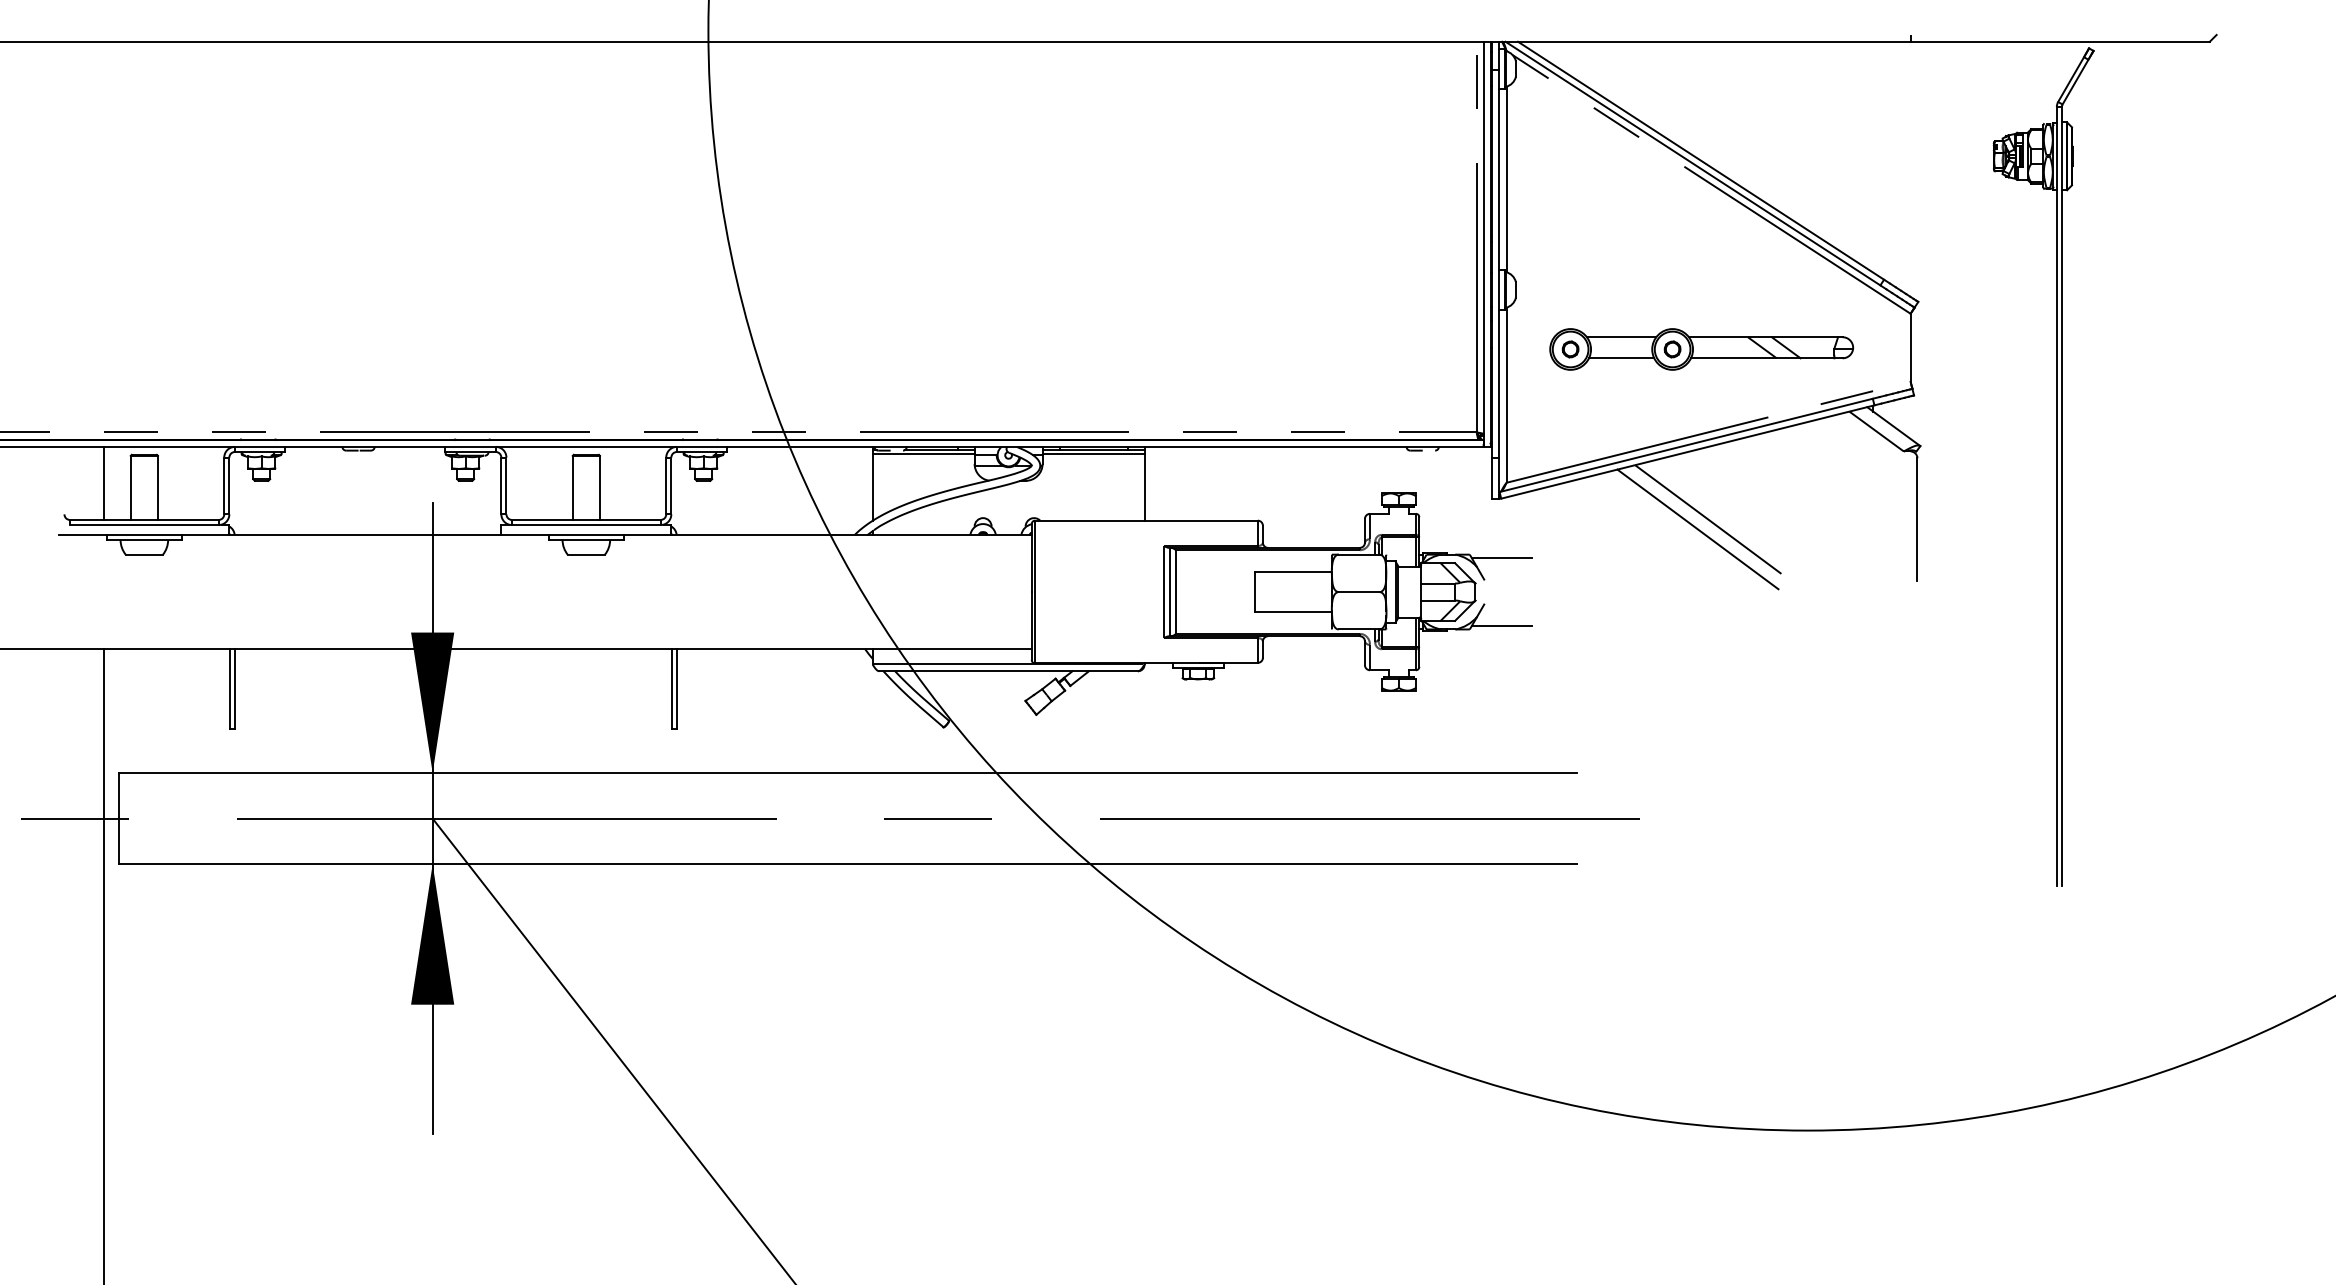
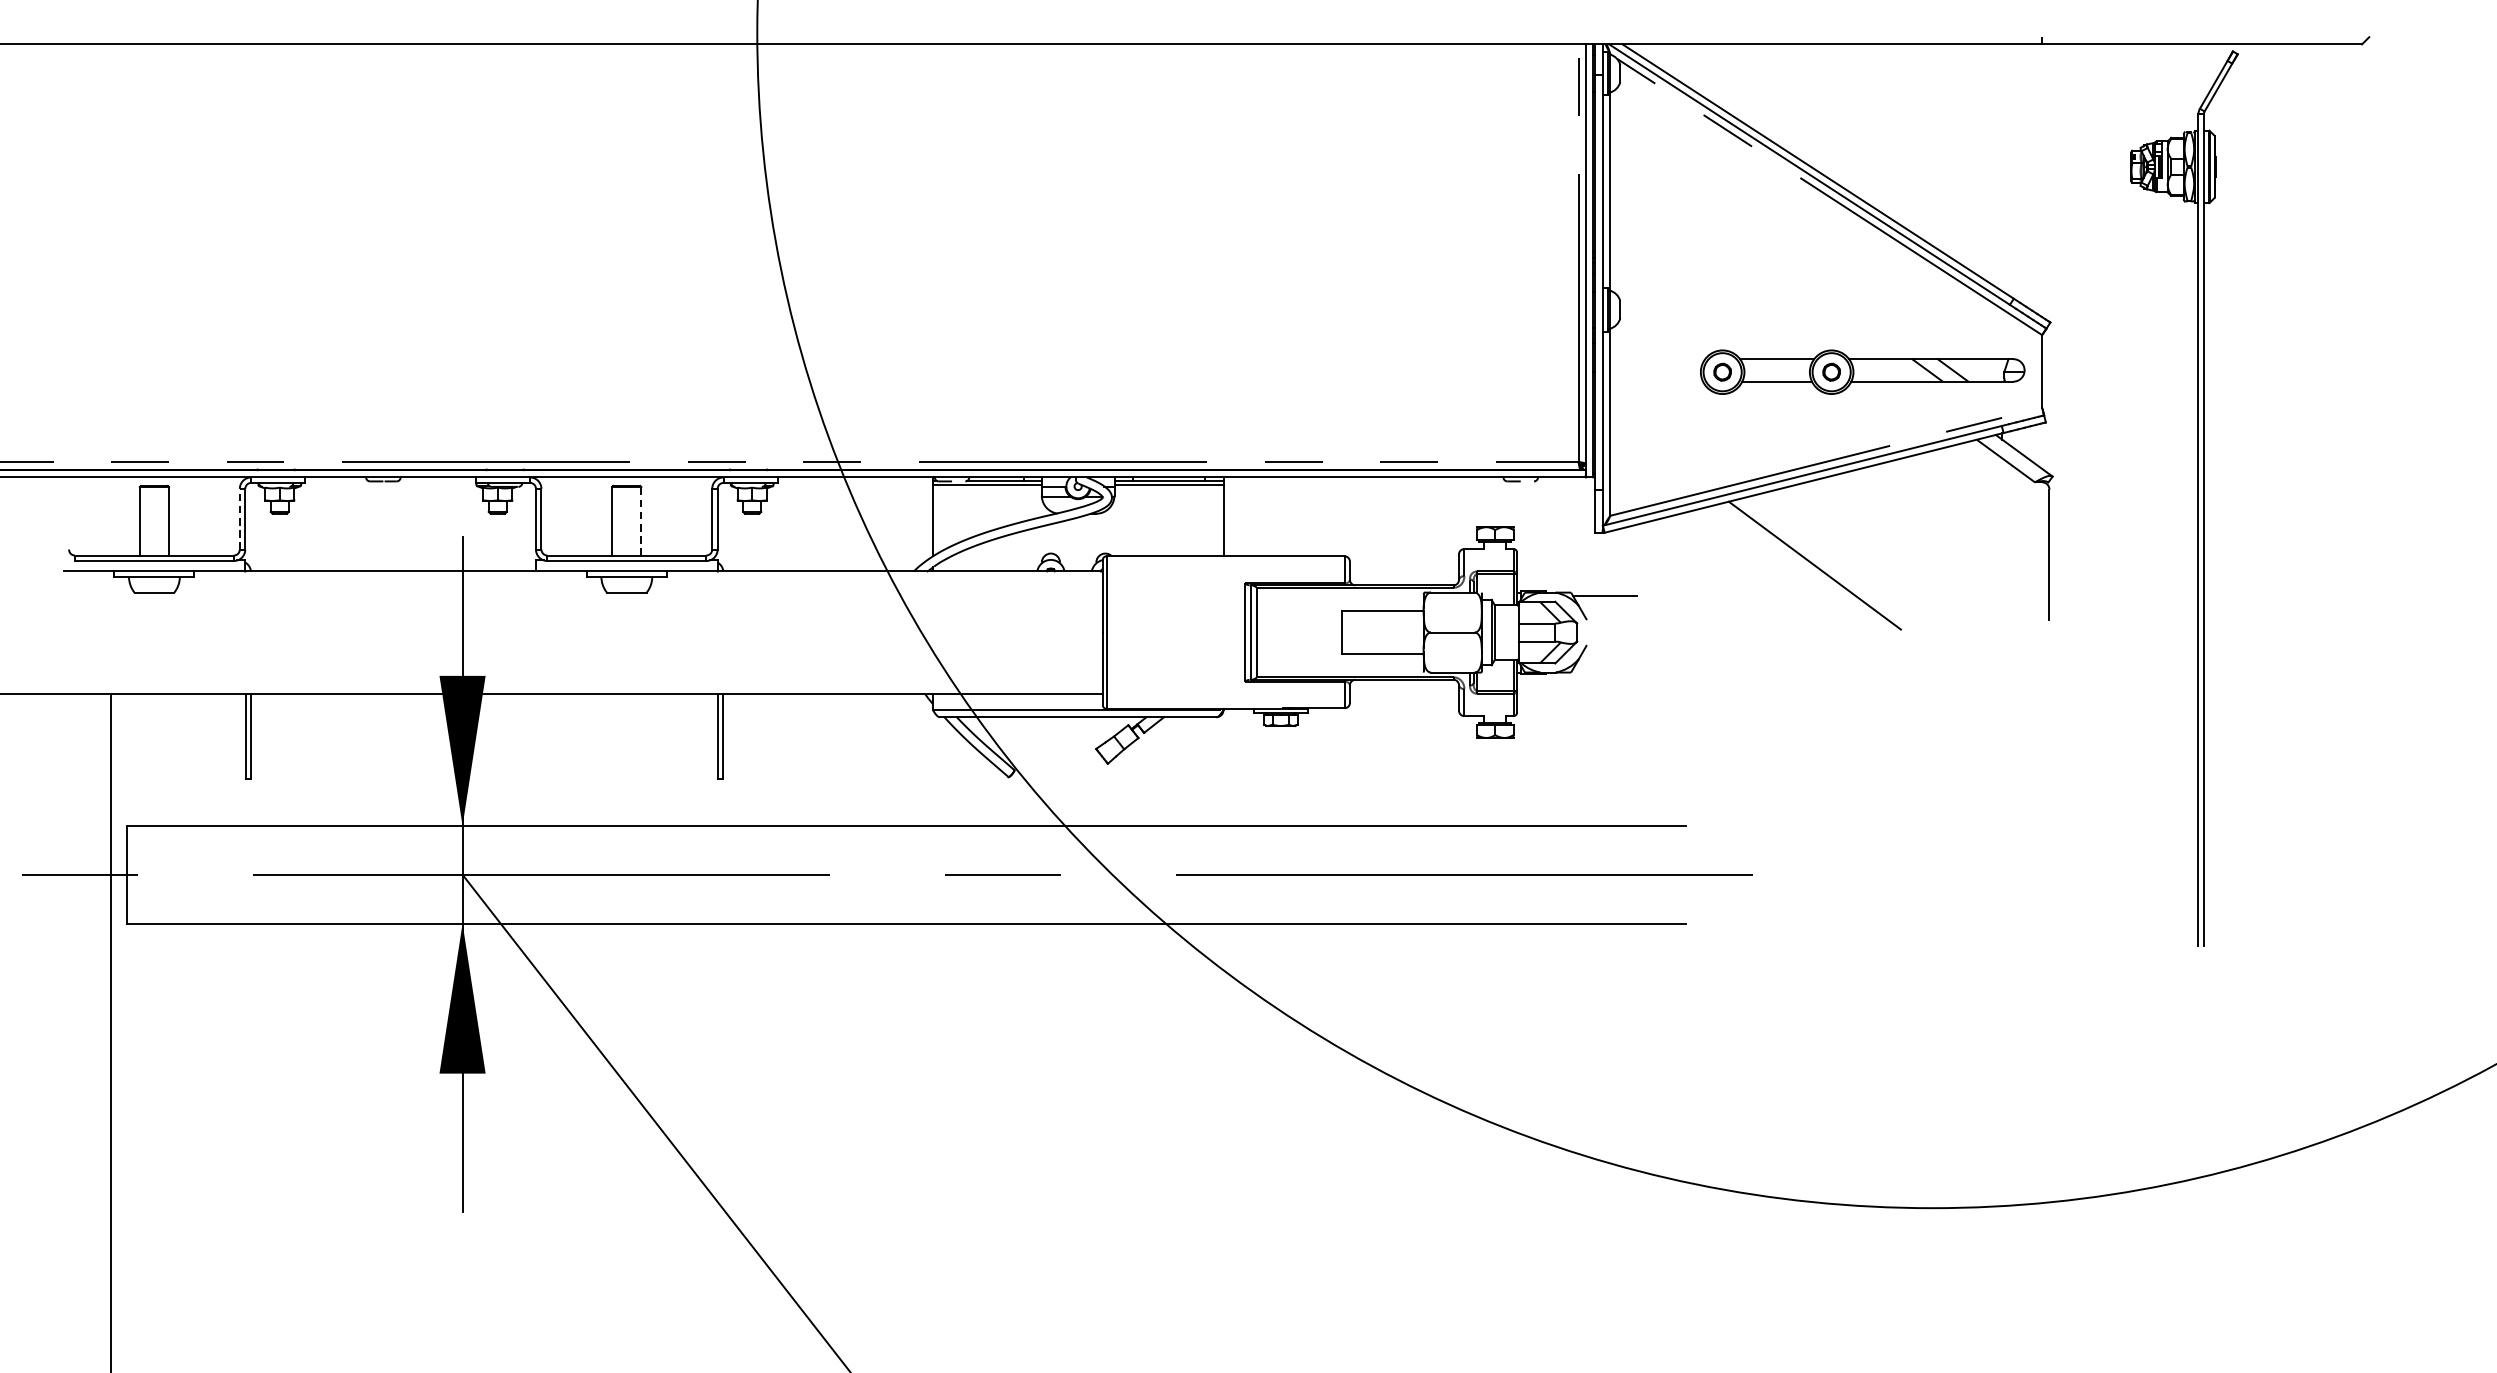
part: (1701, 349) -> (1862, 372), moved
line: (103, 482) -> (110, 515), removed
line: (224, 485) -> (240, 518), solid -> dashed
line: (599, 487) -> (640, 520), solid -> dashed
line: (1708, 519) -> (1826, 555), removed
line: (1501, 626) -> (1604, 669), removed

